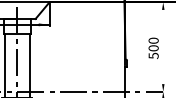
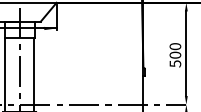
line: (163, 46) -> (186, 53), added

